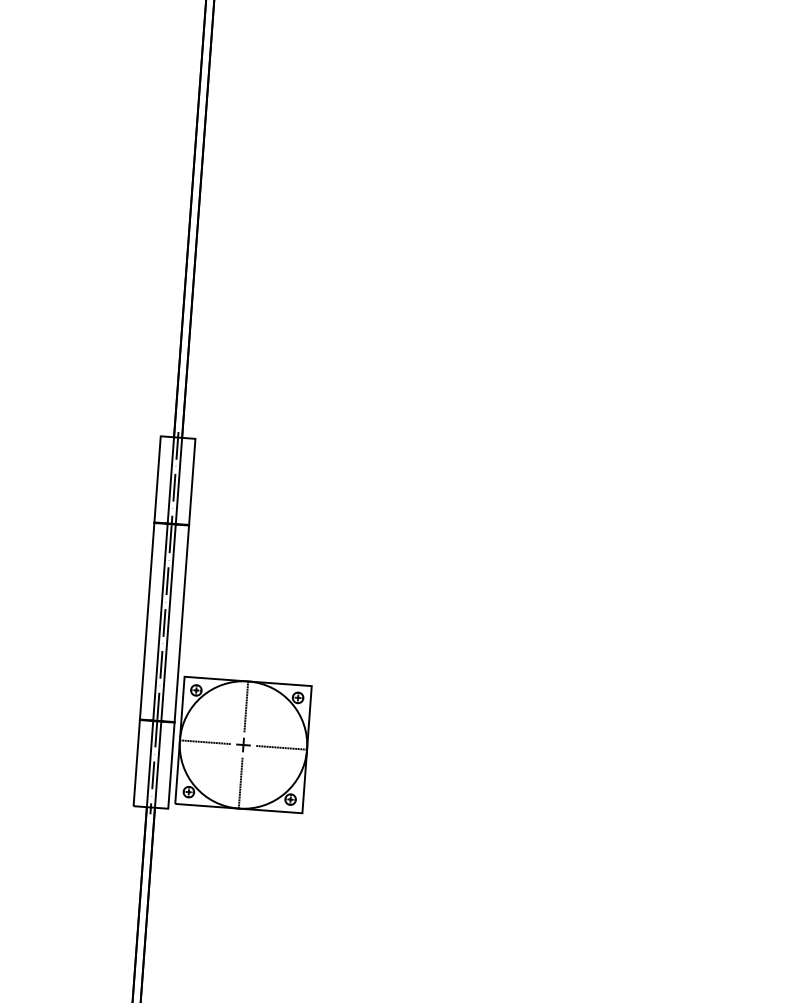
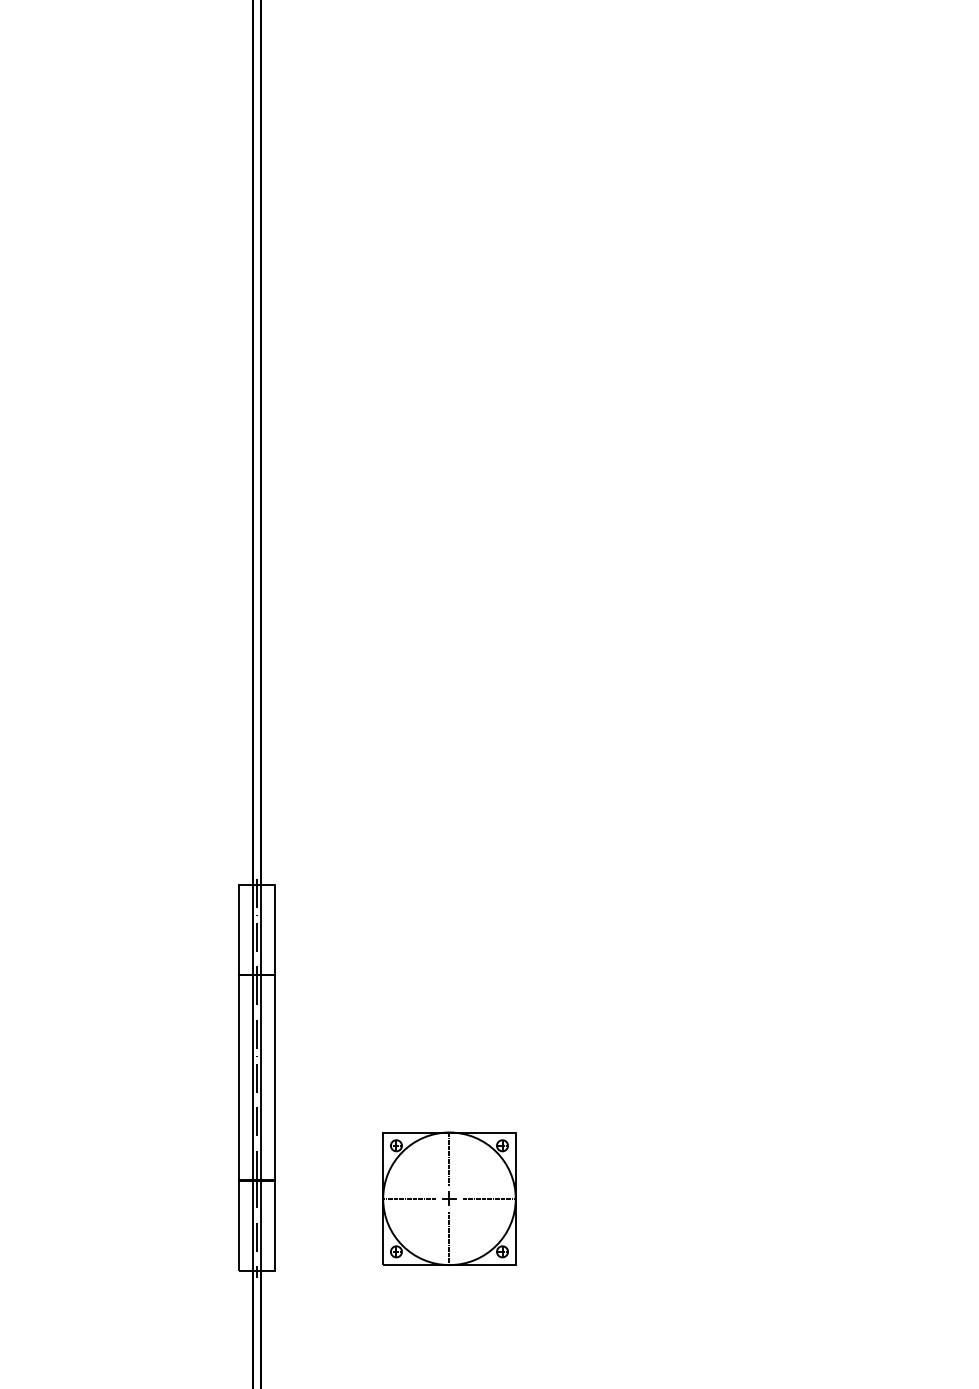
part: (243, 744) -> (449, 1198), moved

